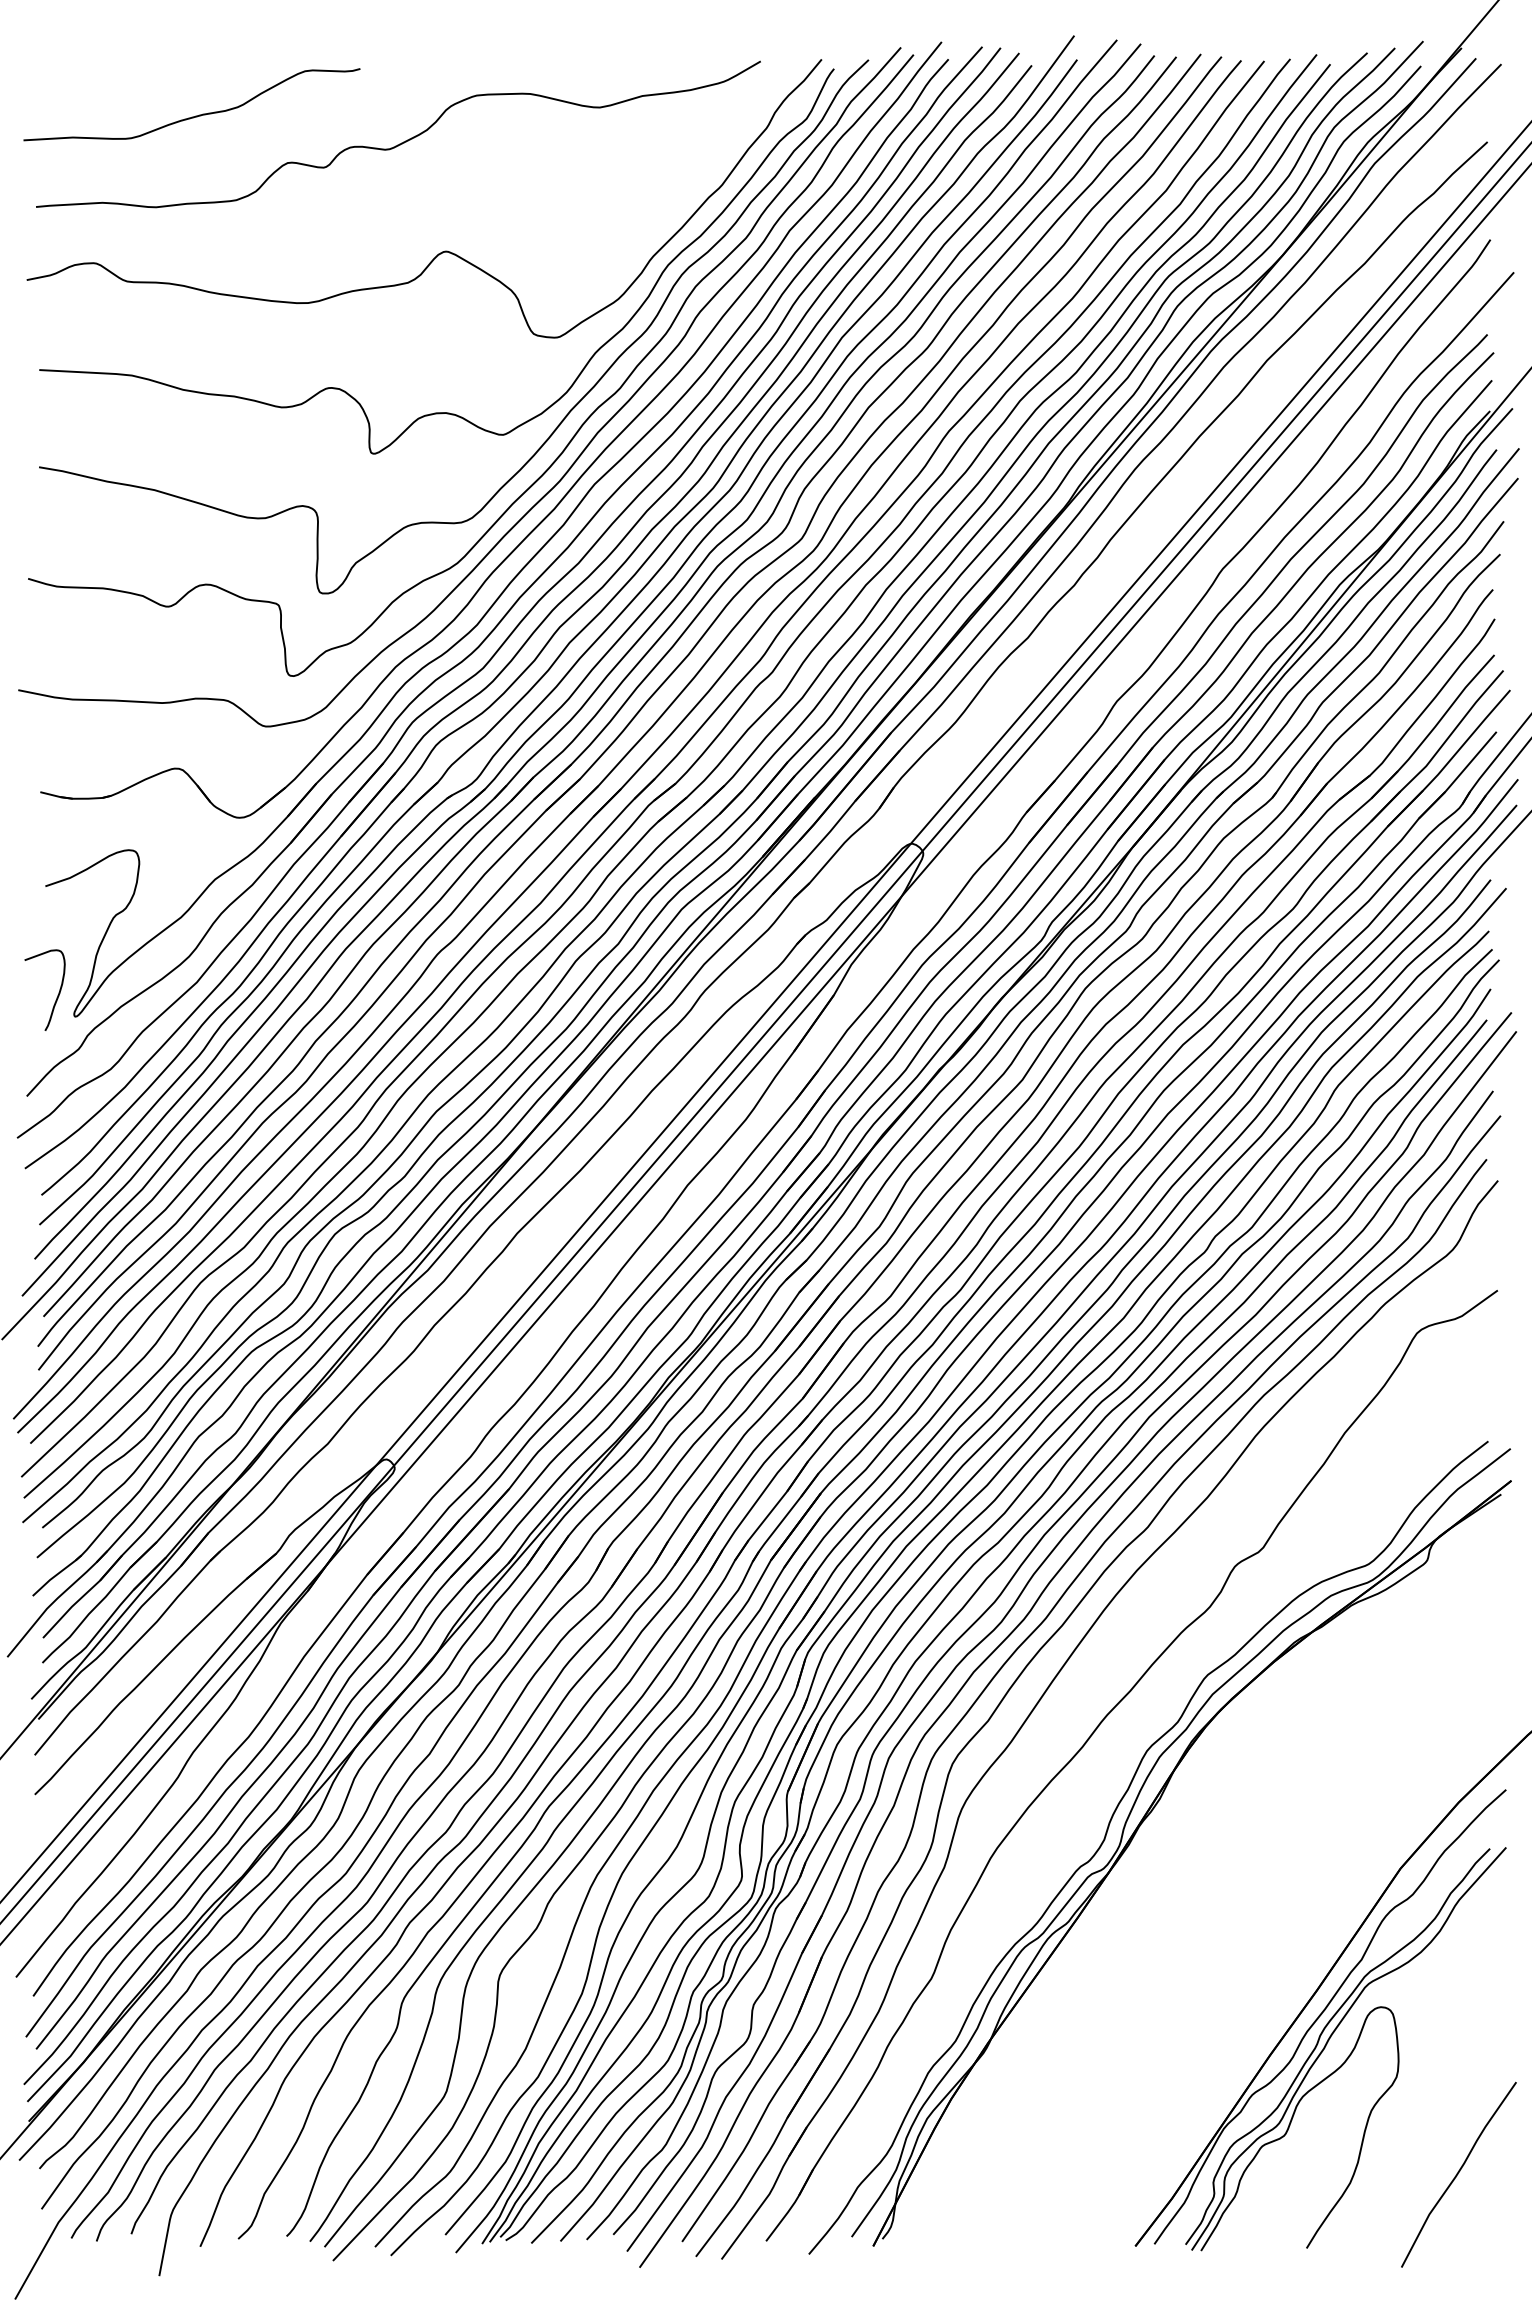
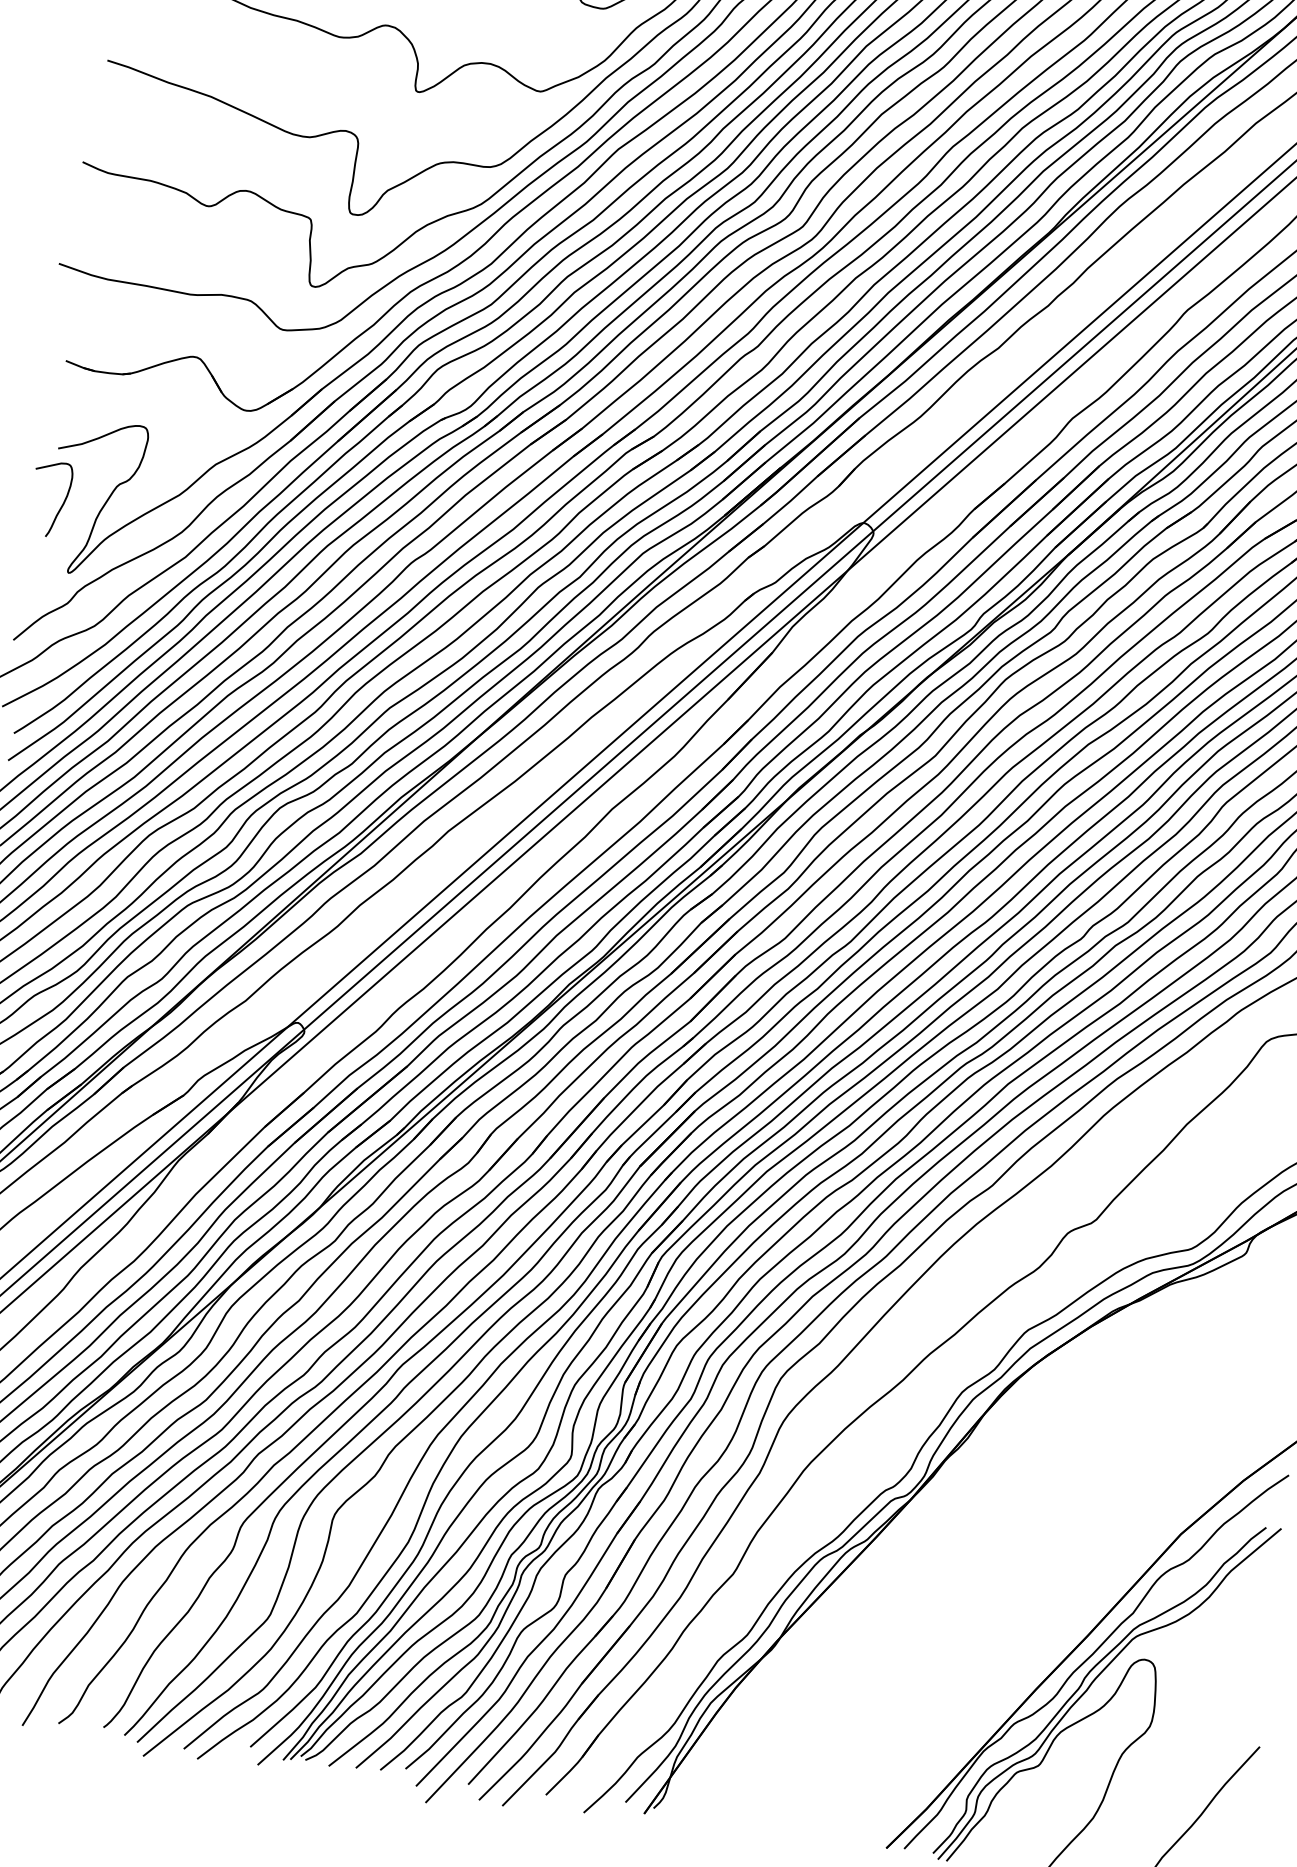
curve: (58, 992) -> (62, 503), moved

